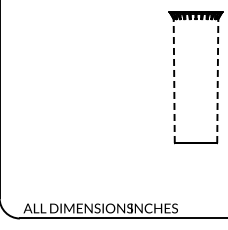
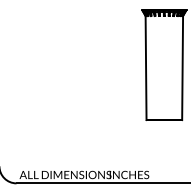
line: (174, 81) -> (146, 68), dashed -> solid
line: (217, 81) -> (182, 68), dashed -> solid

